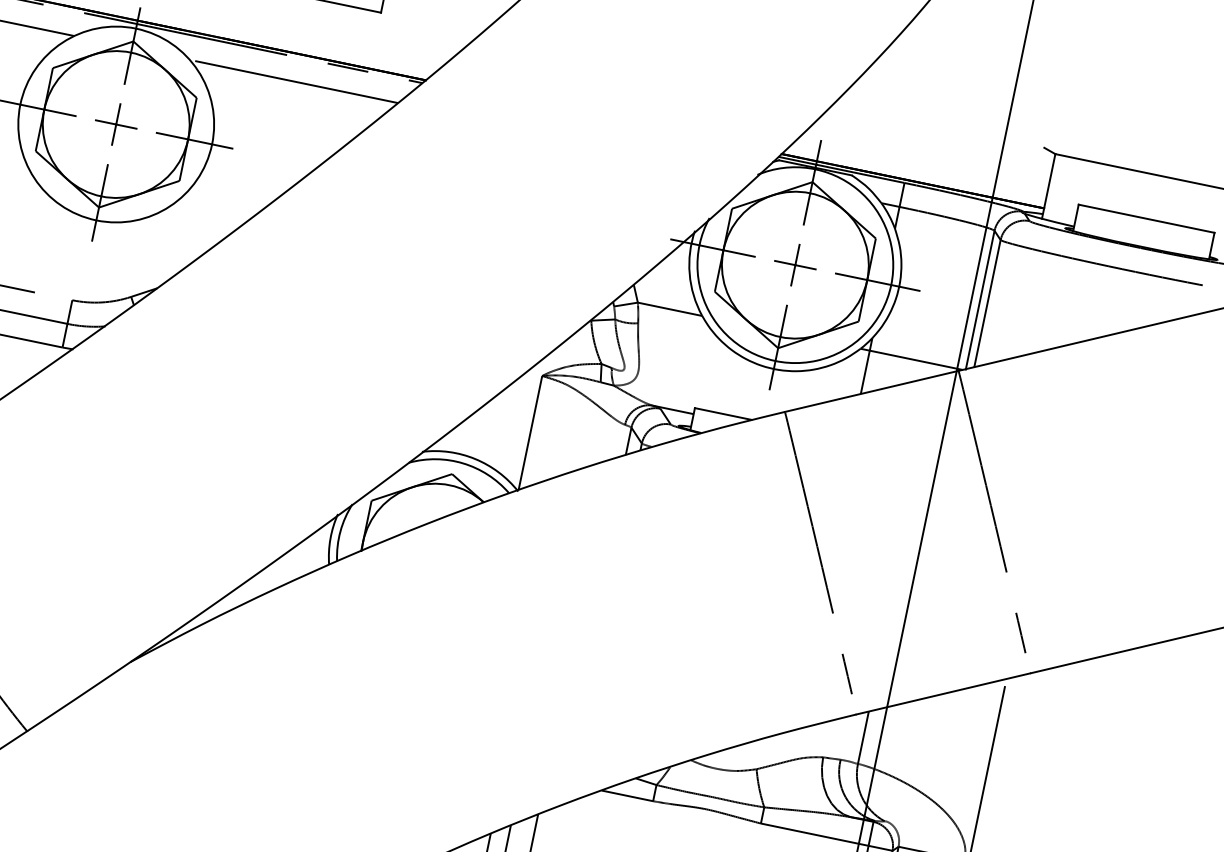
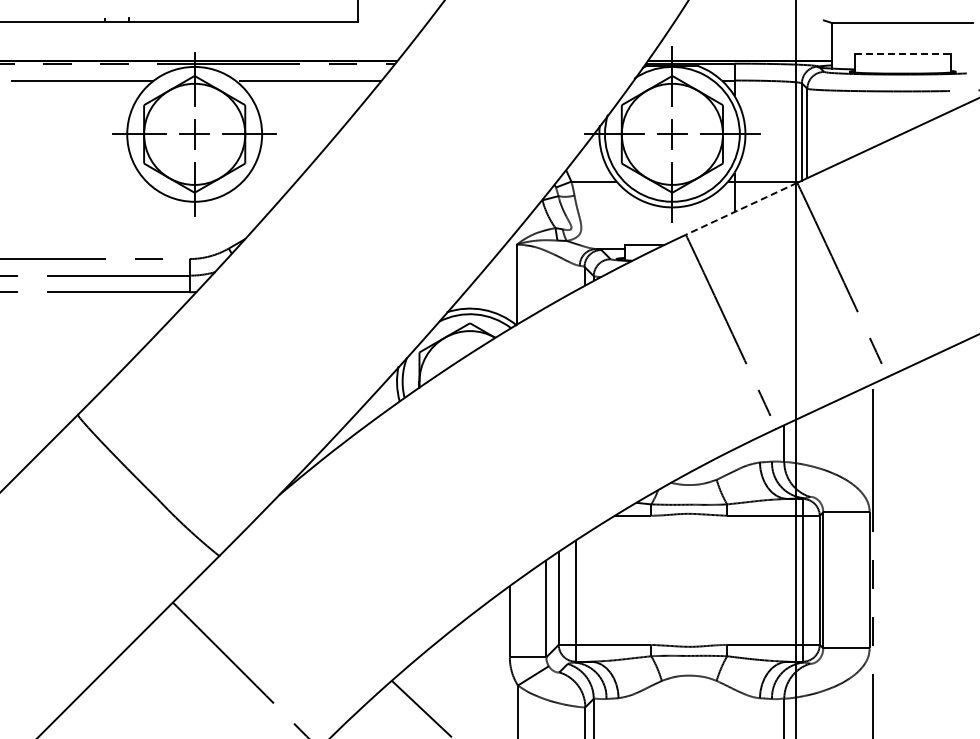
line: (1146, 219) -> (902, 54), solid -> dashed
line: (871, 392) -> (741, 209), solid -> dashed

